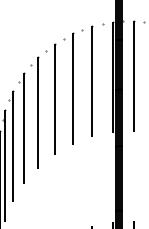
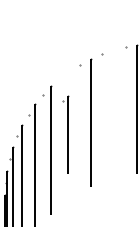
line: (92, 80) -> (113, 113), removed
part: (50, 98) -> (65, 133), size x0.6

